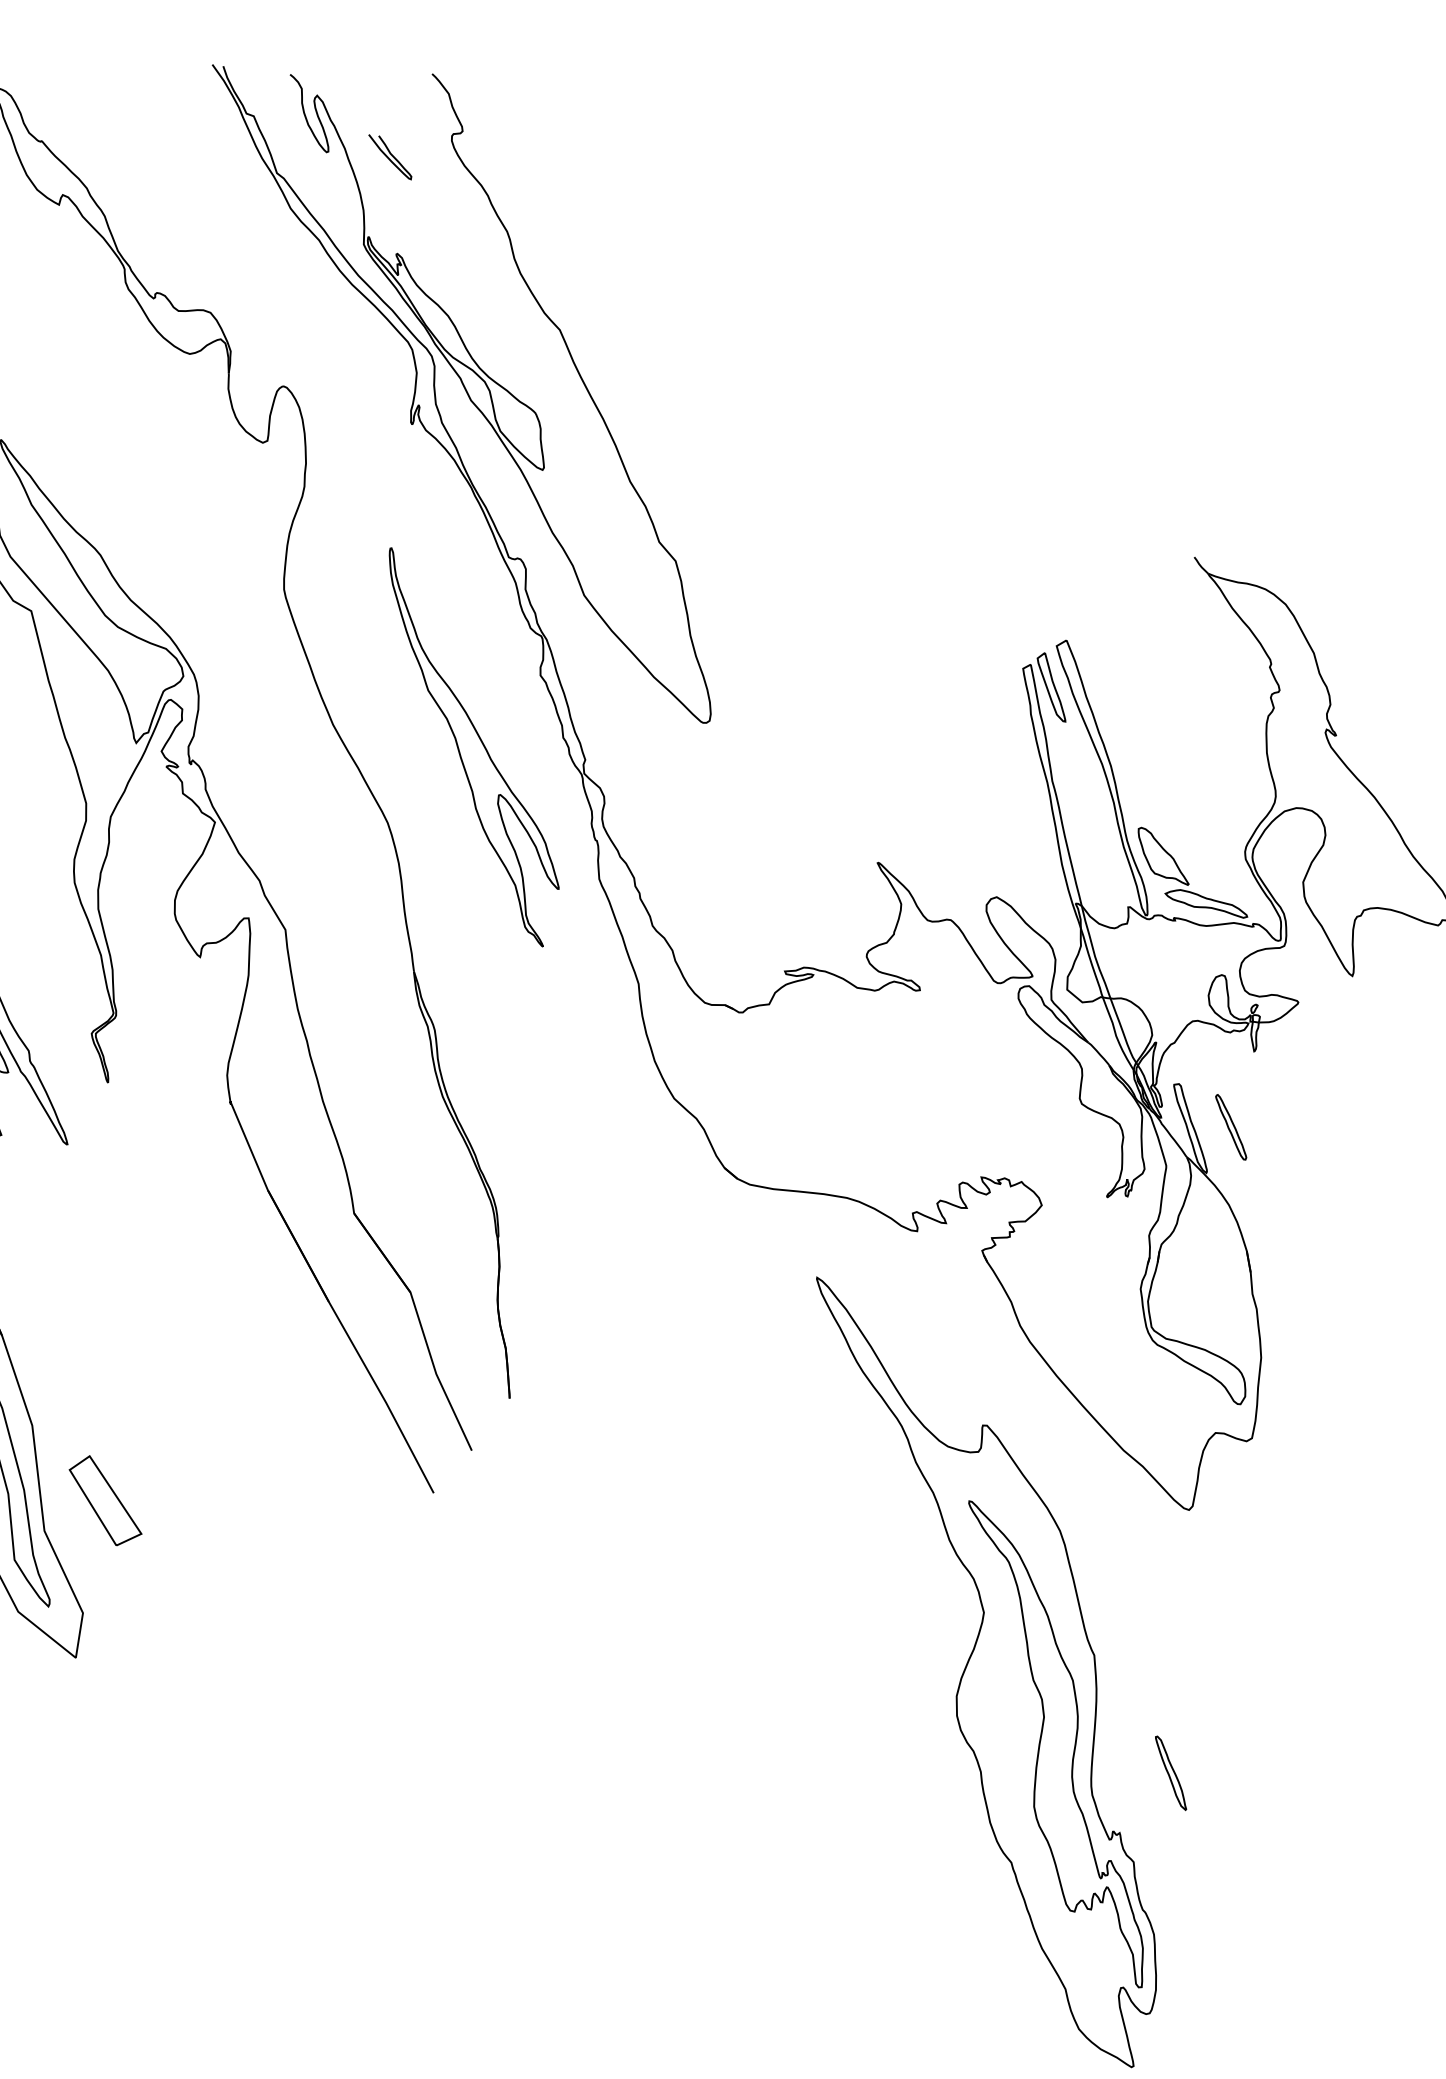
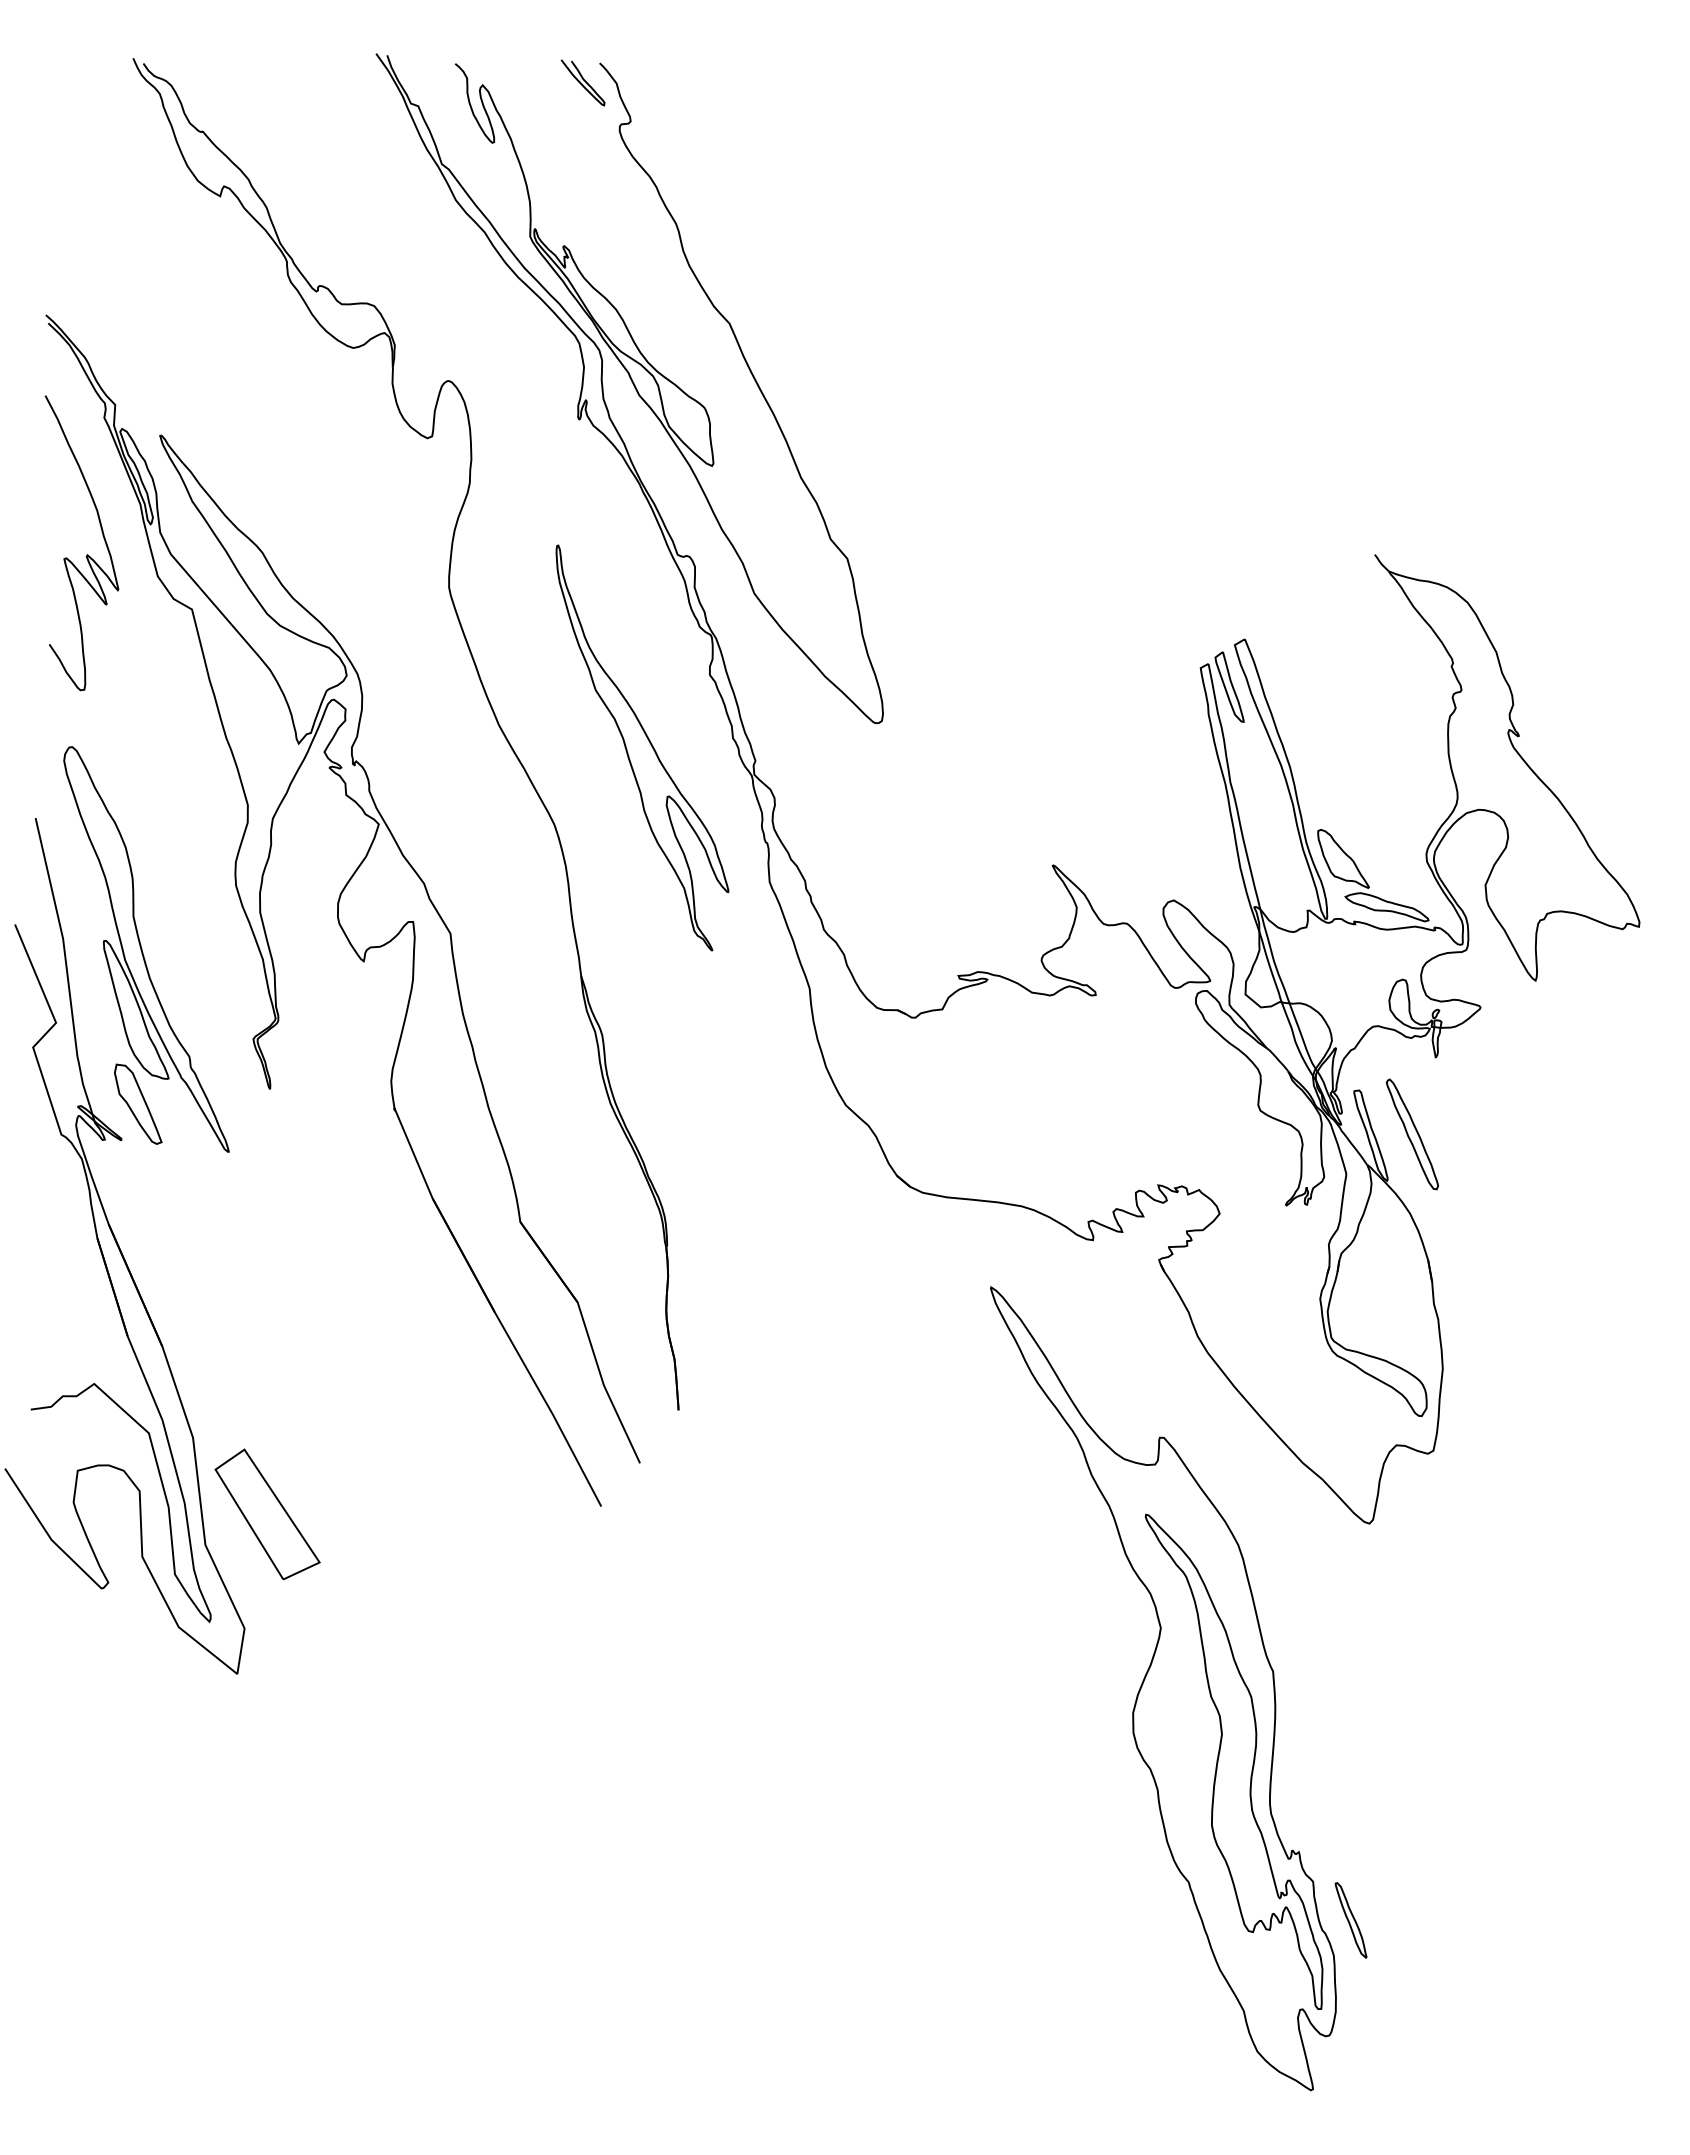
curve: (388, 156) -> (581, 82), moved
part: (1230, 1127) -> (1411, 1134), size x1.67
part: (105, 1500) -> (267, 1513), size x1.43
part: (1170, 1773) -> (1350, 1920), moved

